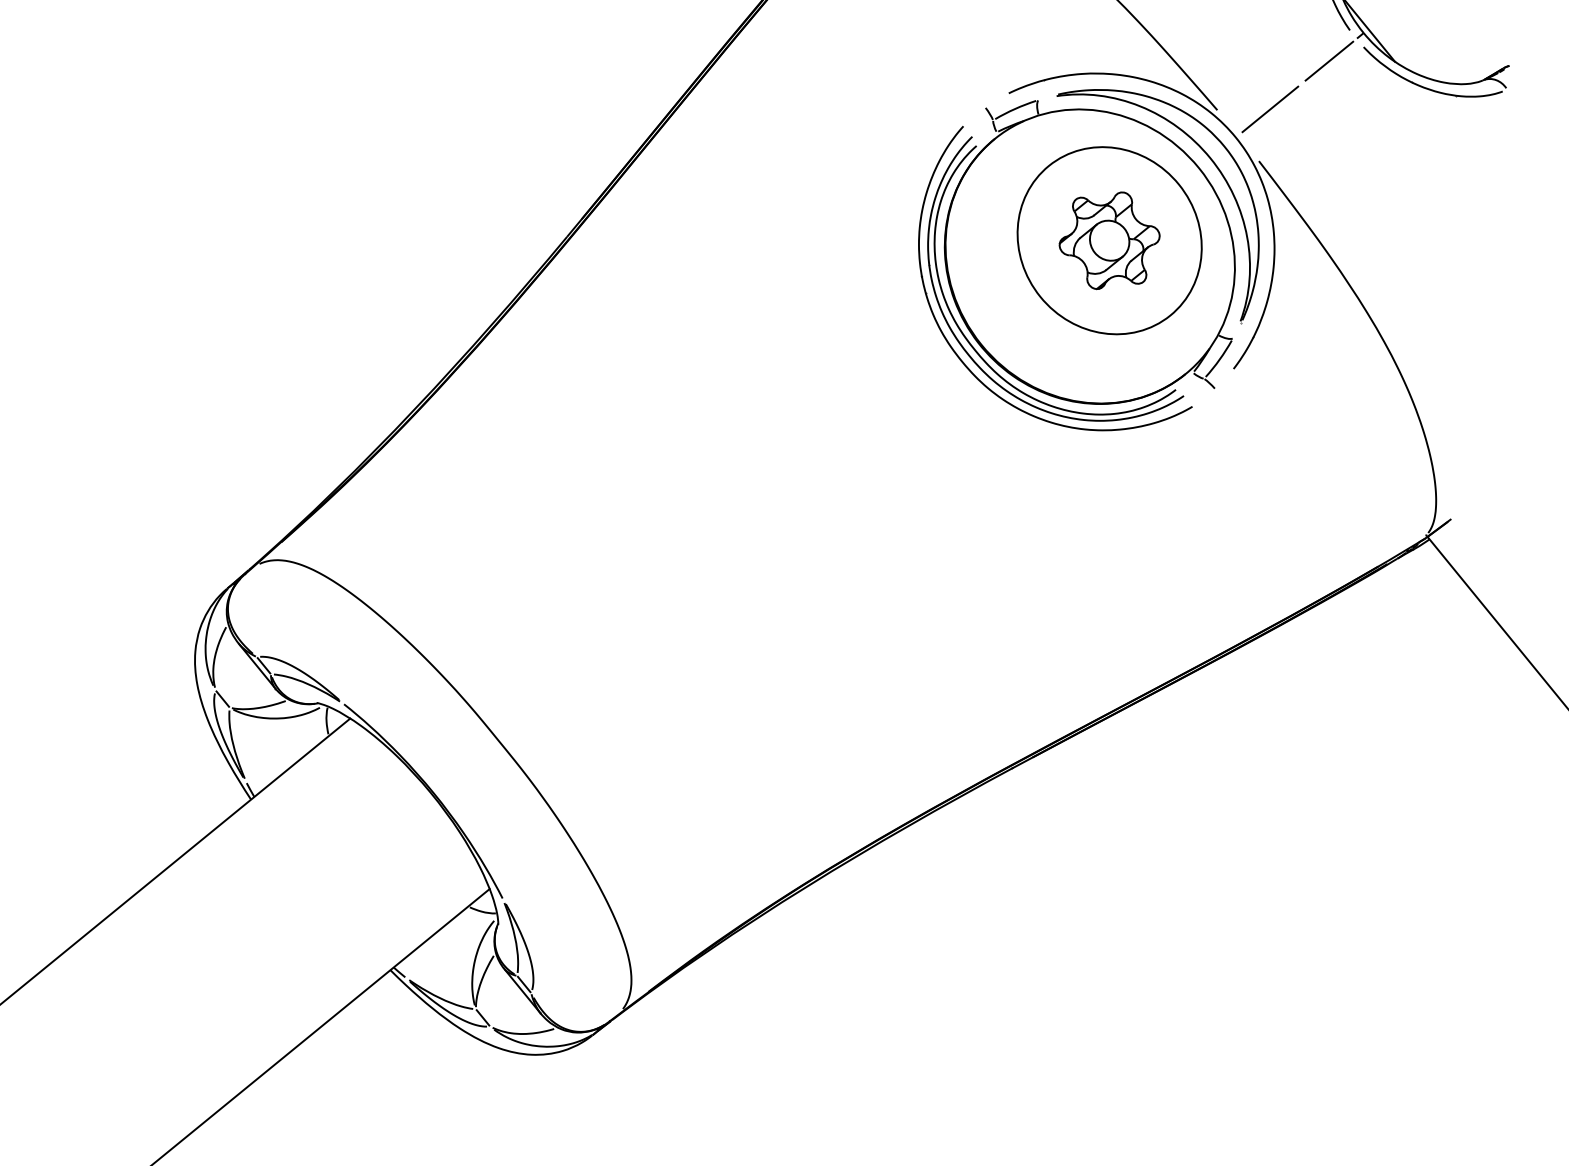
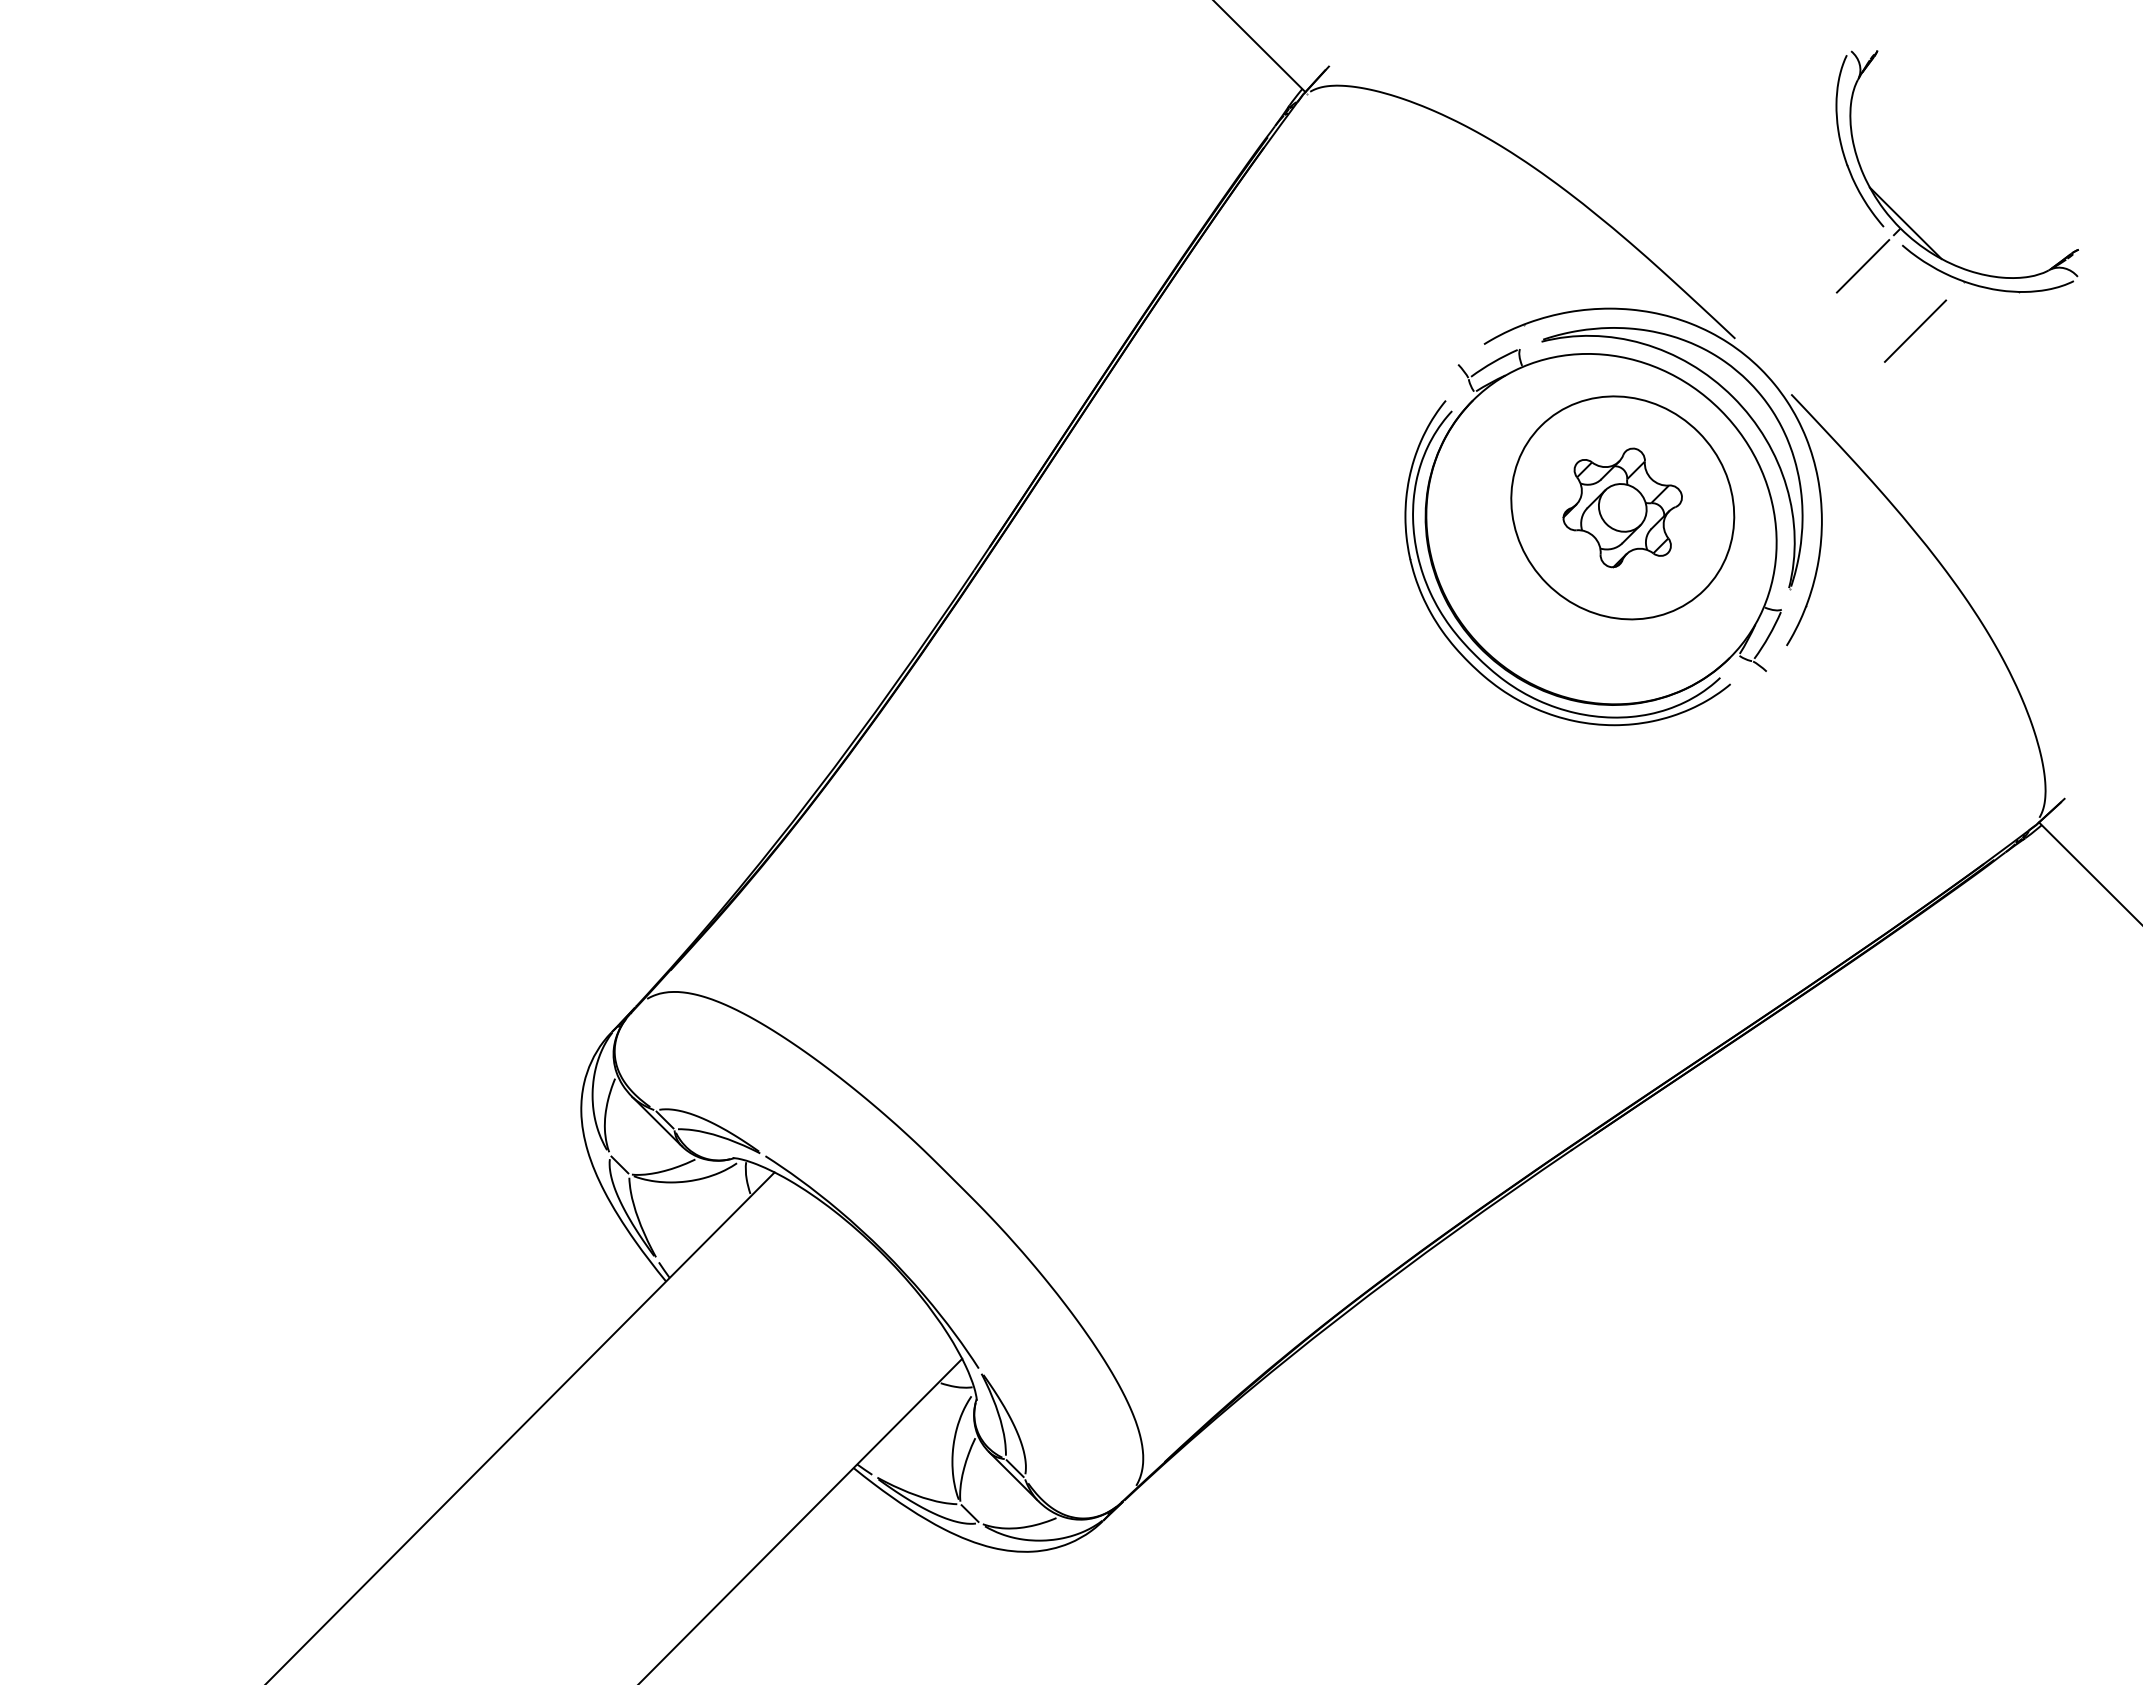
line: (1270, 108) -> (1915, 330), moved
part: (957, 353) -> (1454, 661), removed

